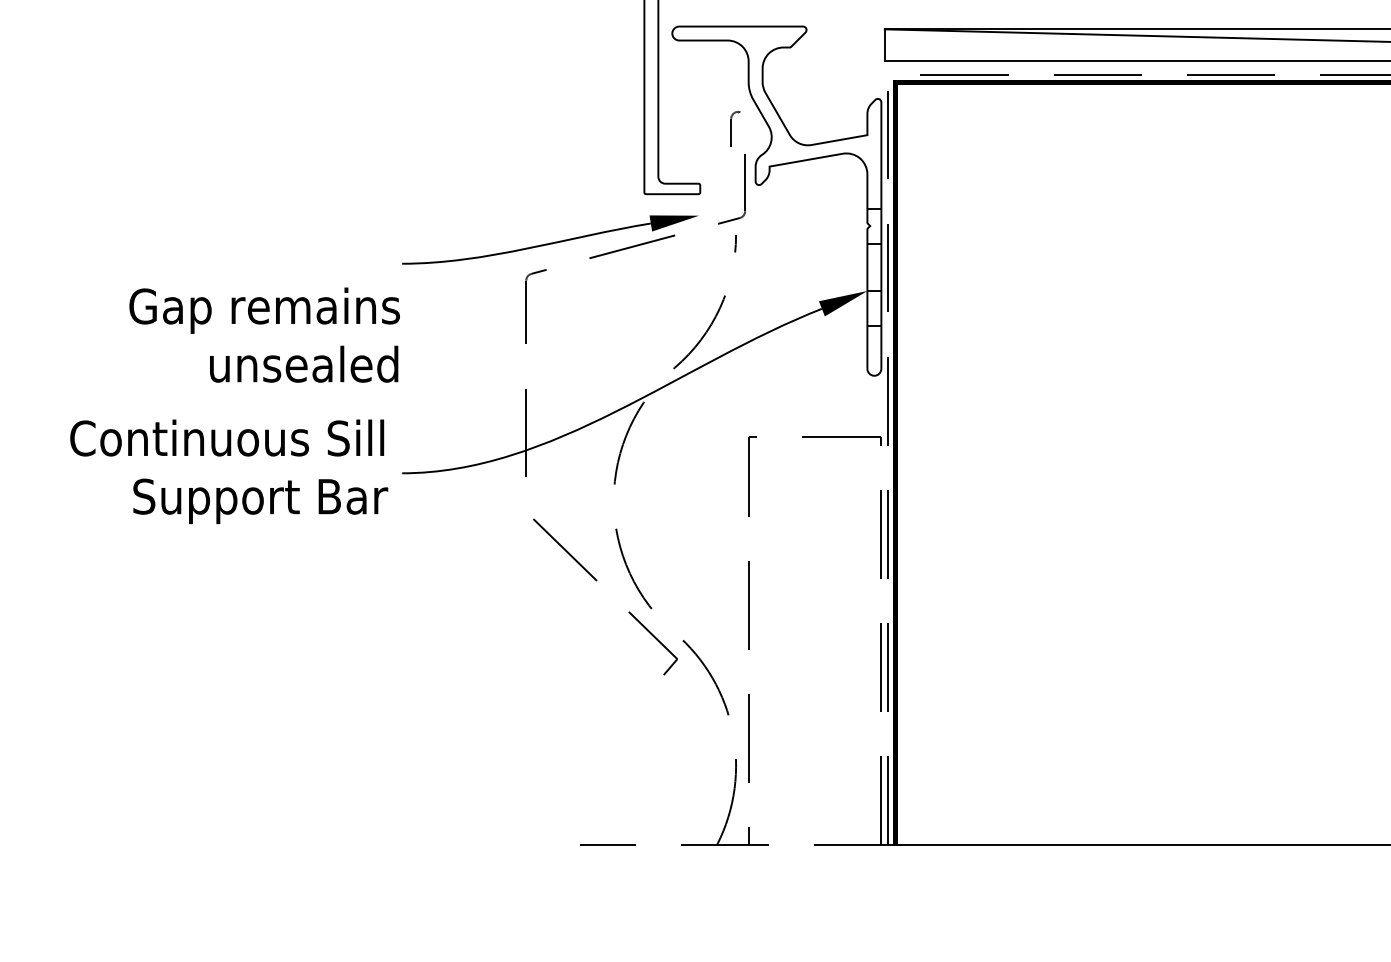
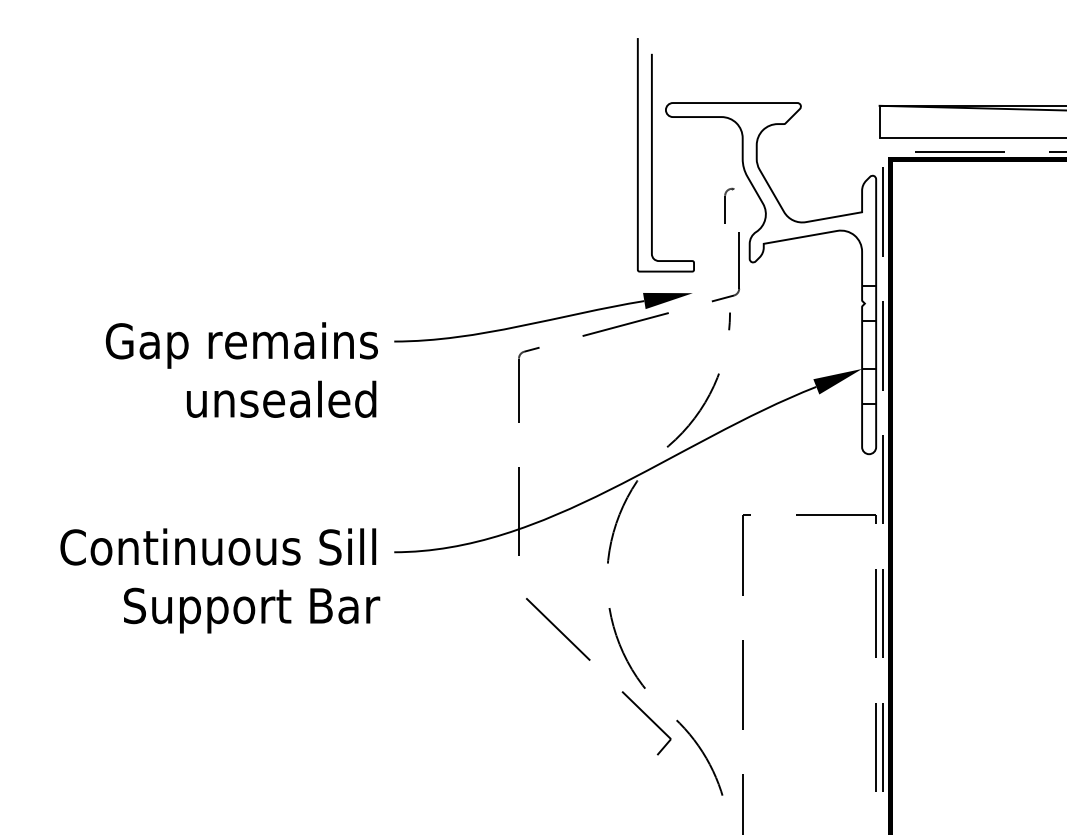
text: (264, 334) -> (241, 369), moved
text: (229, 471) -> (220, 580), moved

